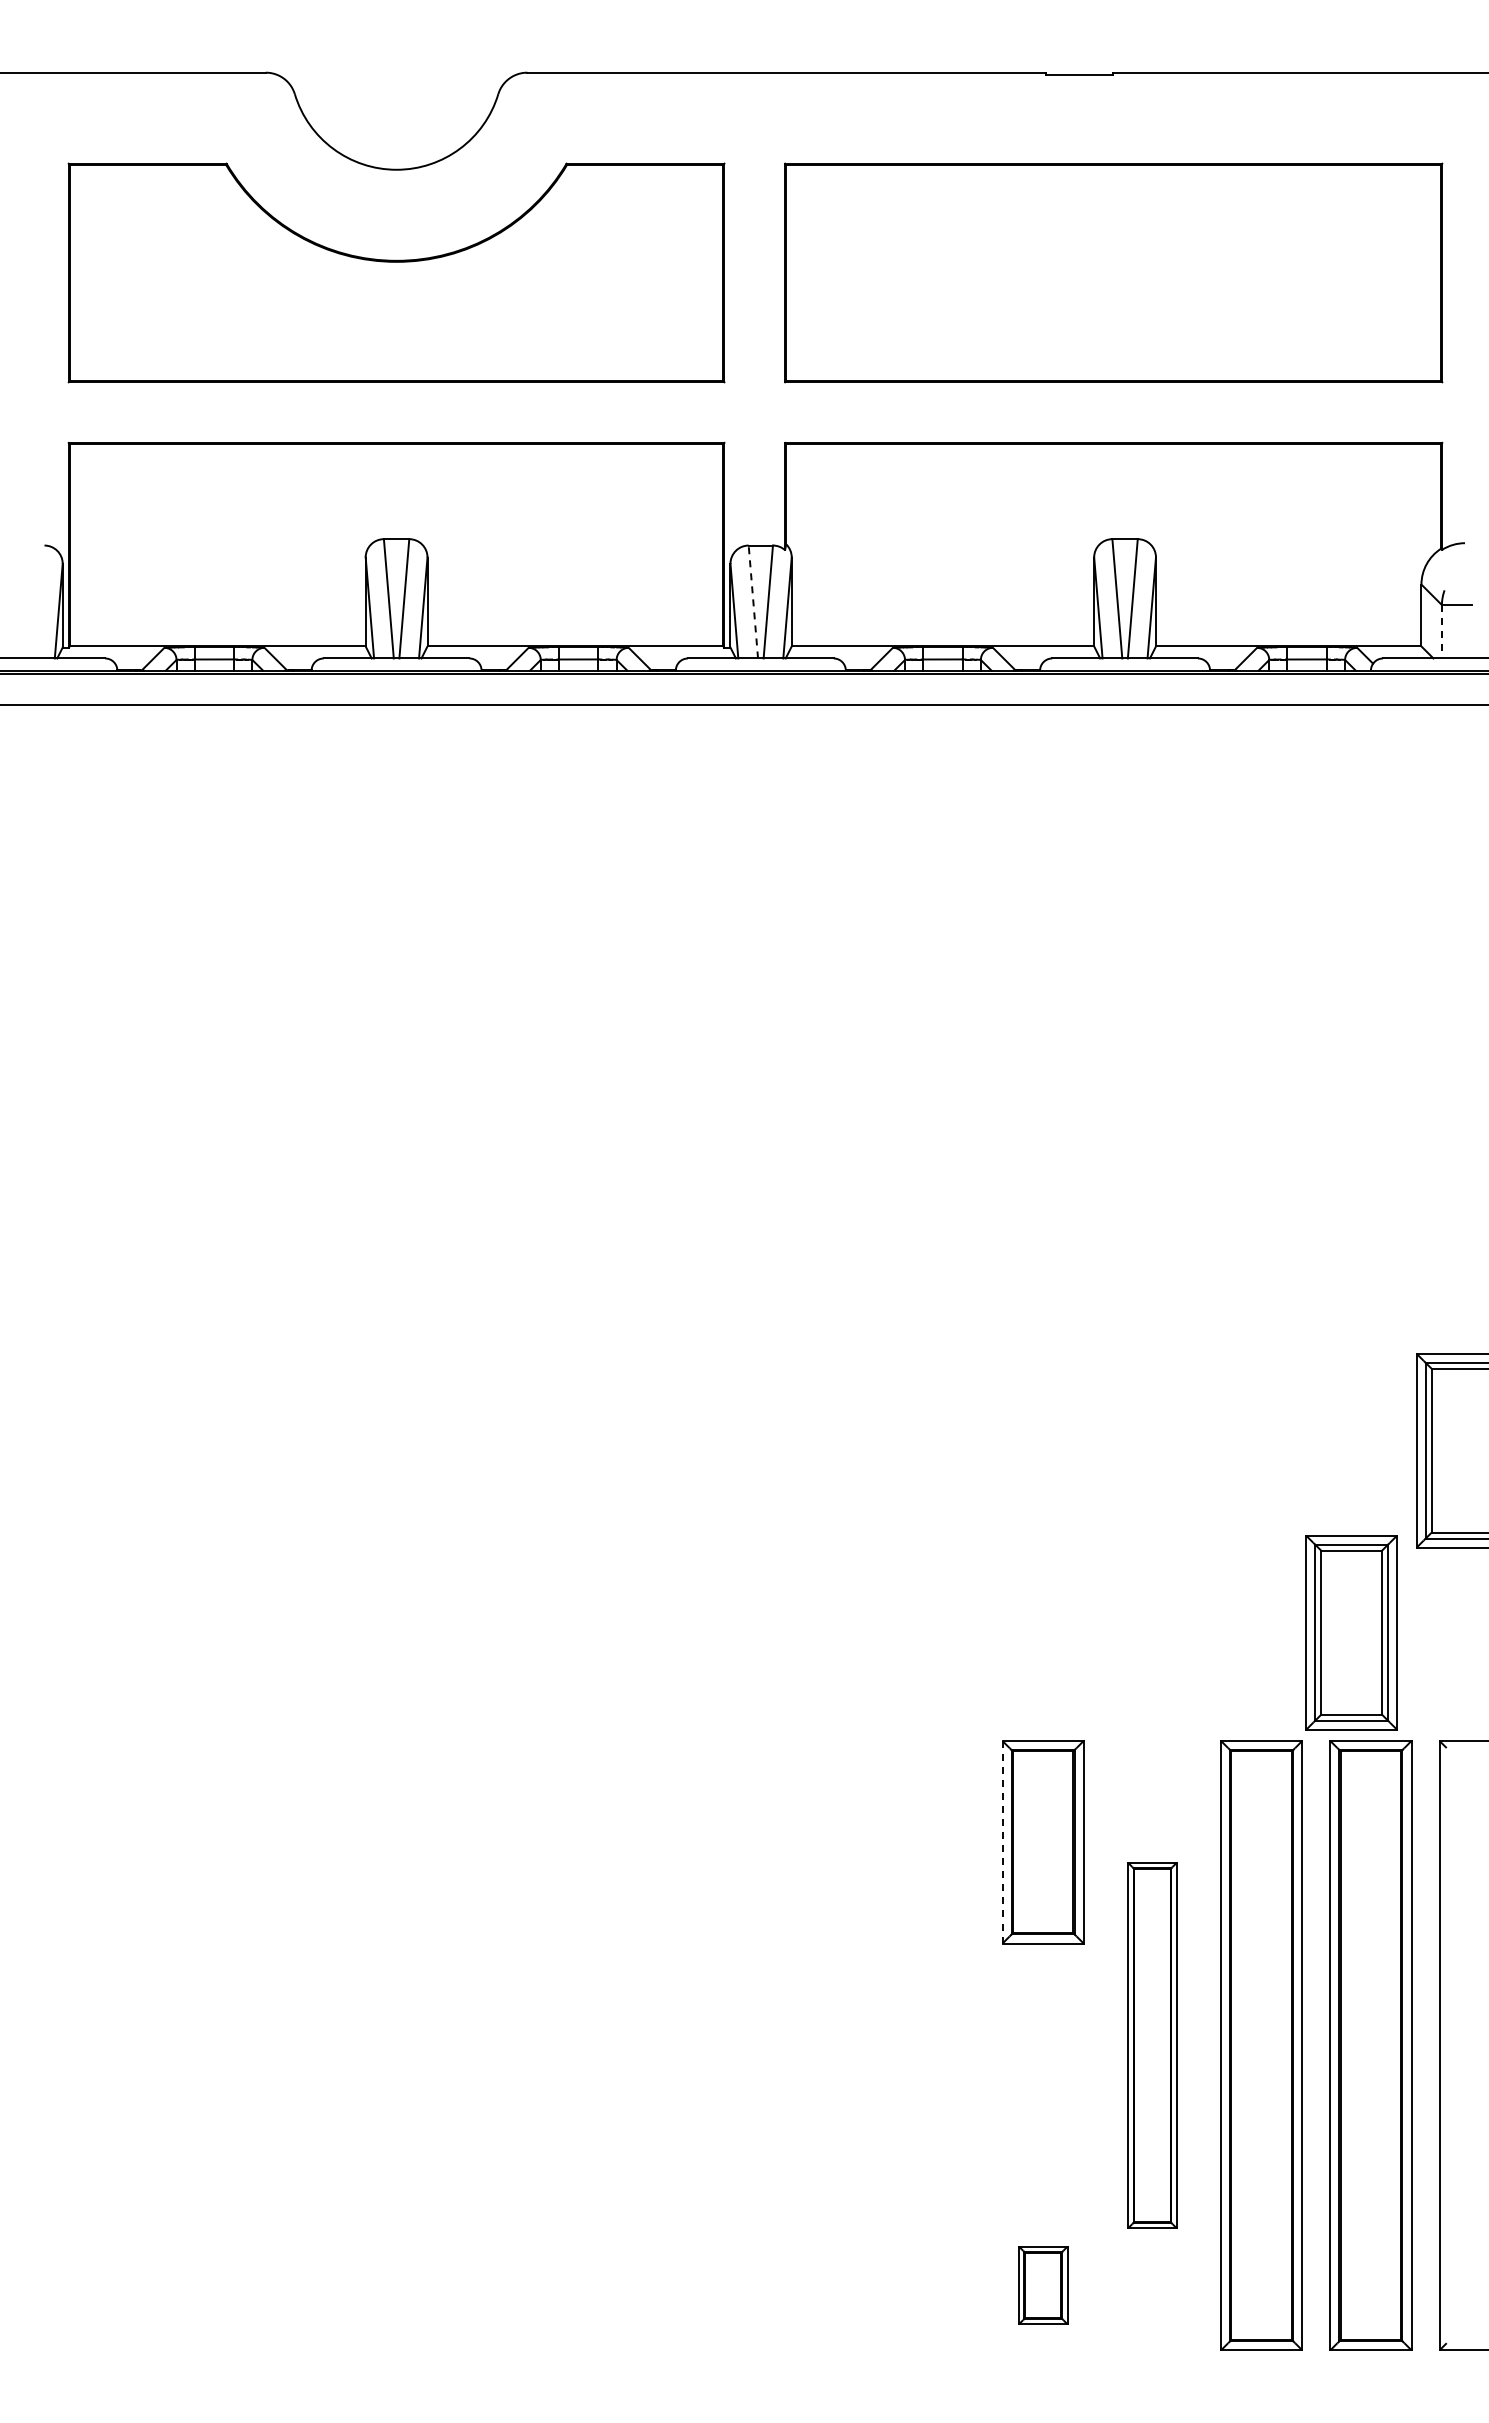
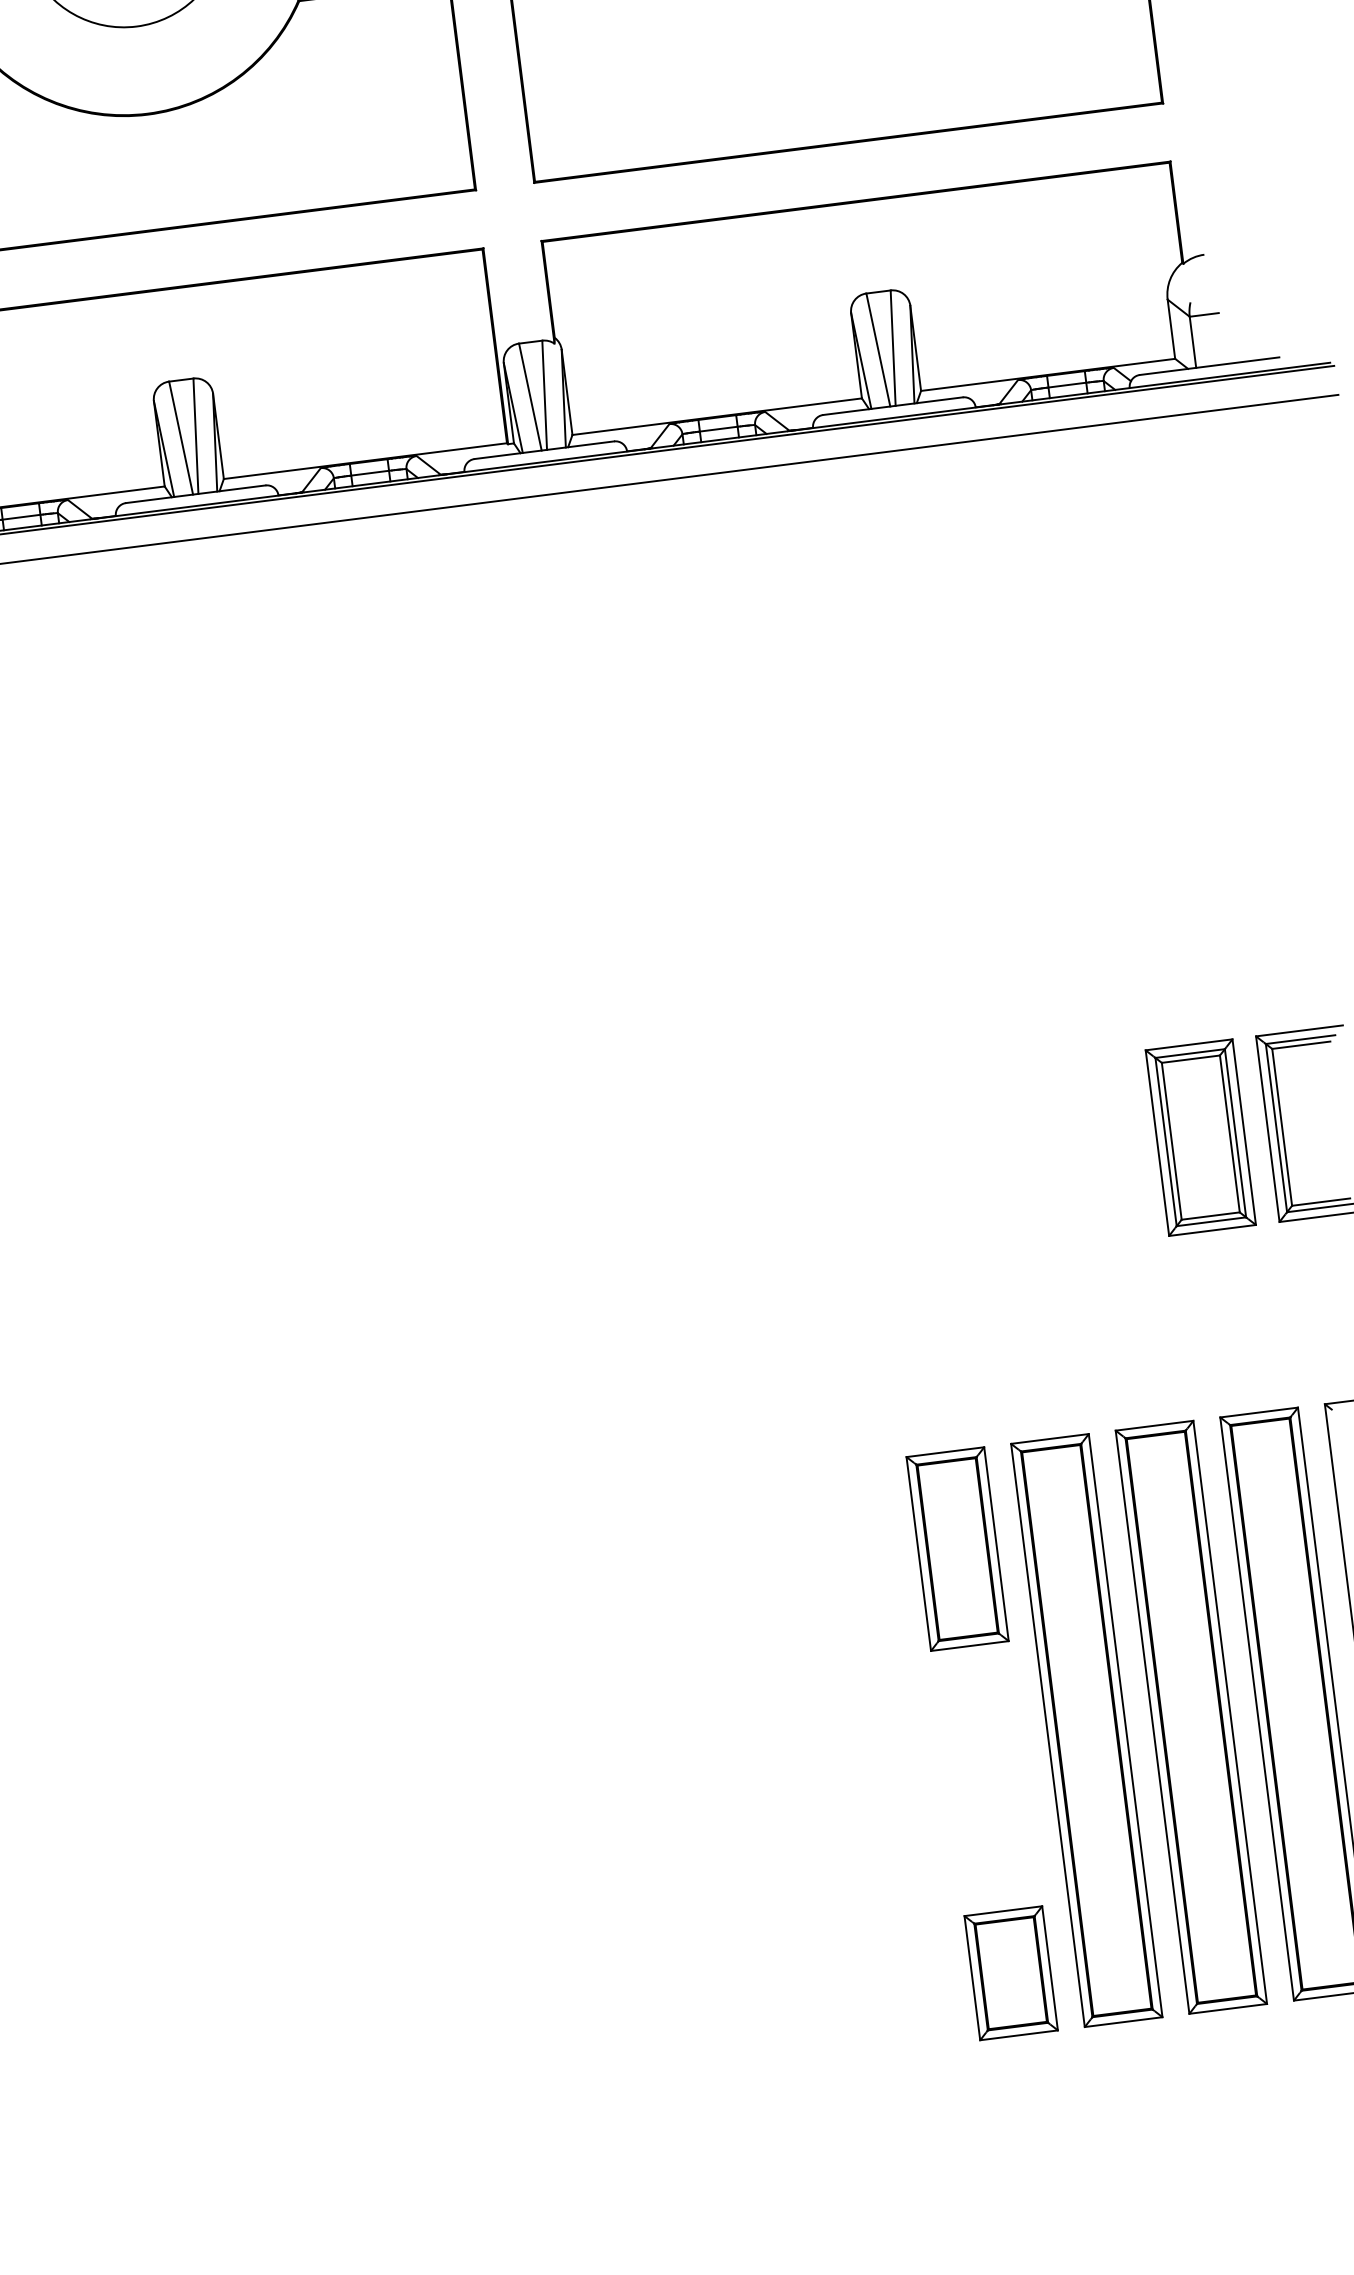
line: (753, 602) -> (530, 397), dashed -> solid
line: (1441, 631) -> (1192, 342), dashed -> solid
part: (1351, 1632) -> (1200, 1137), moved
line: (1002, 1841) -> (918, 1553), dashed -> solid
part: (1152, 2045) -> (1086, 1730), size x1.67
part: (1043, 2285) -> (1011, 1973), size x1.67

